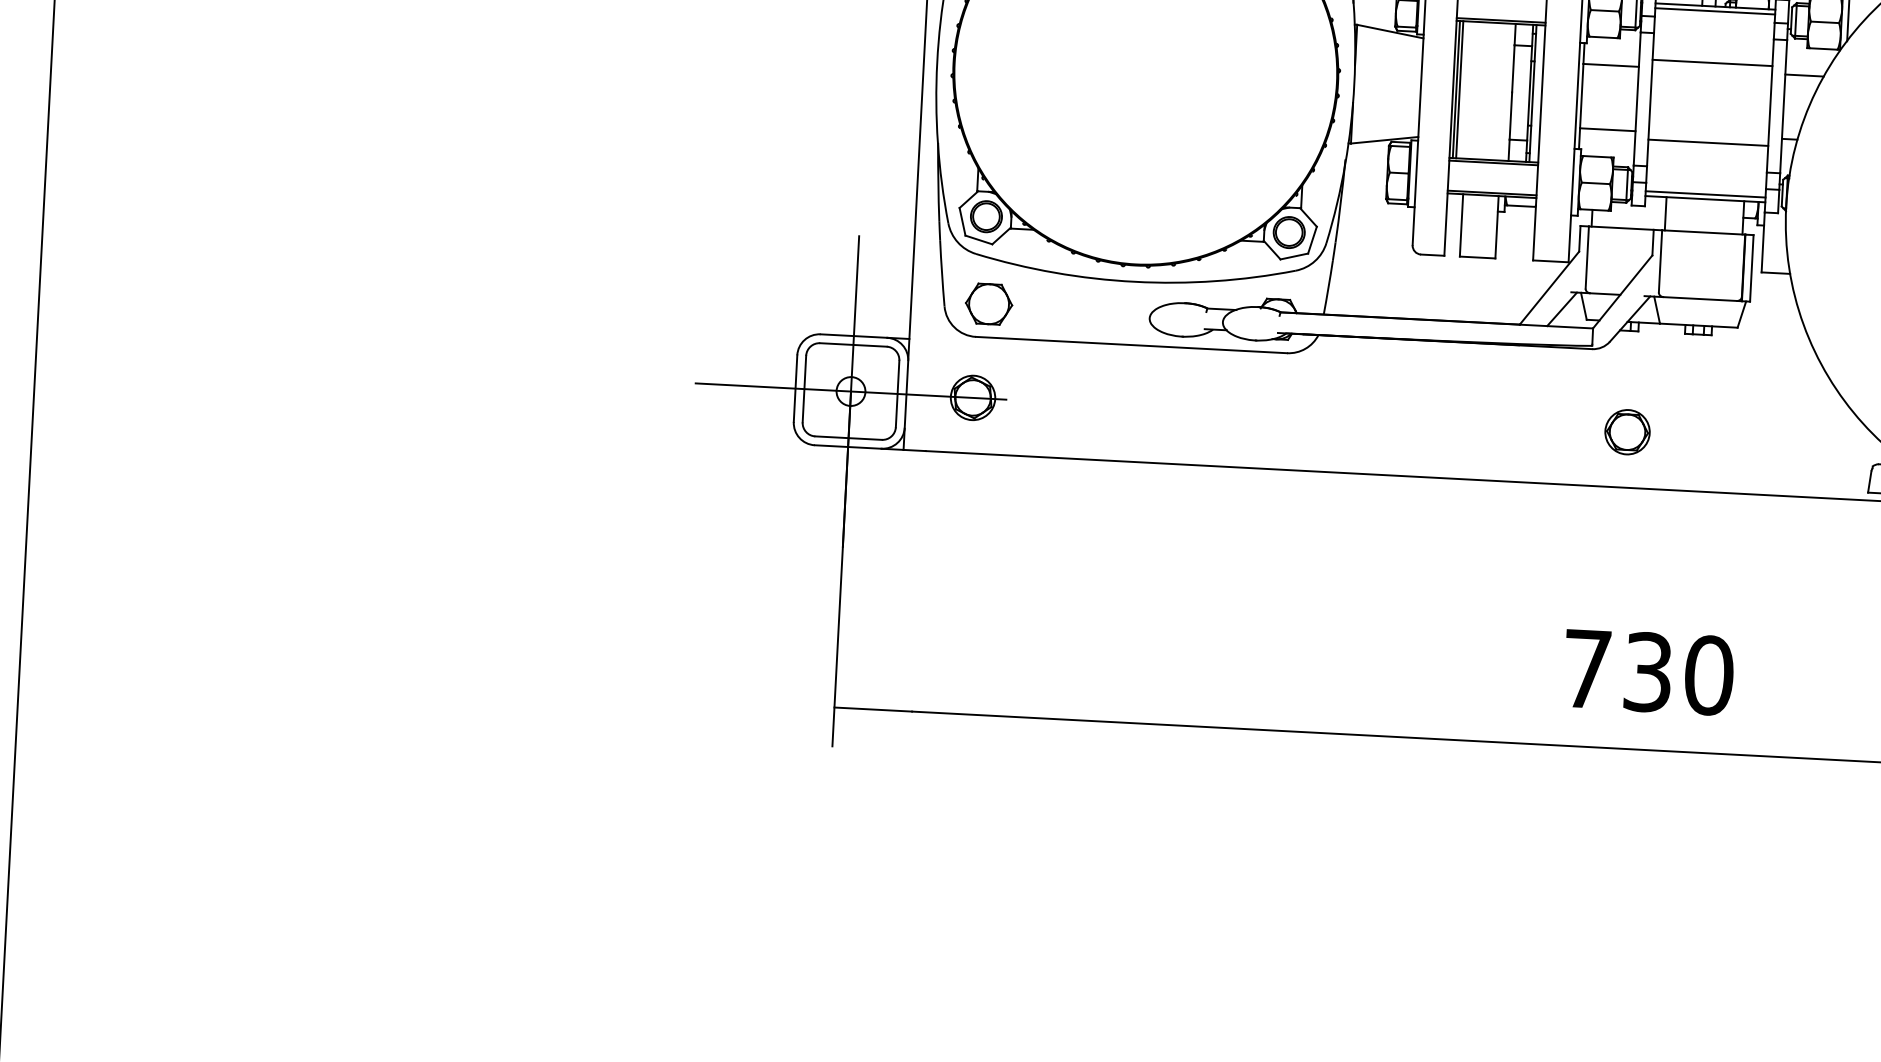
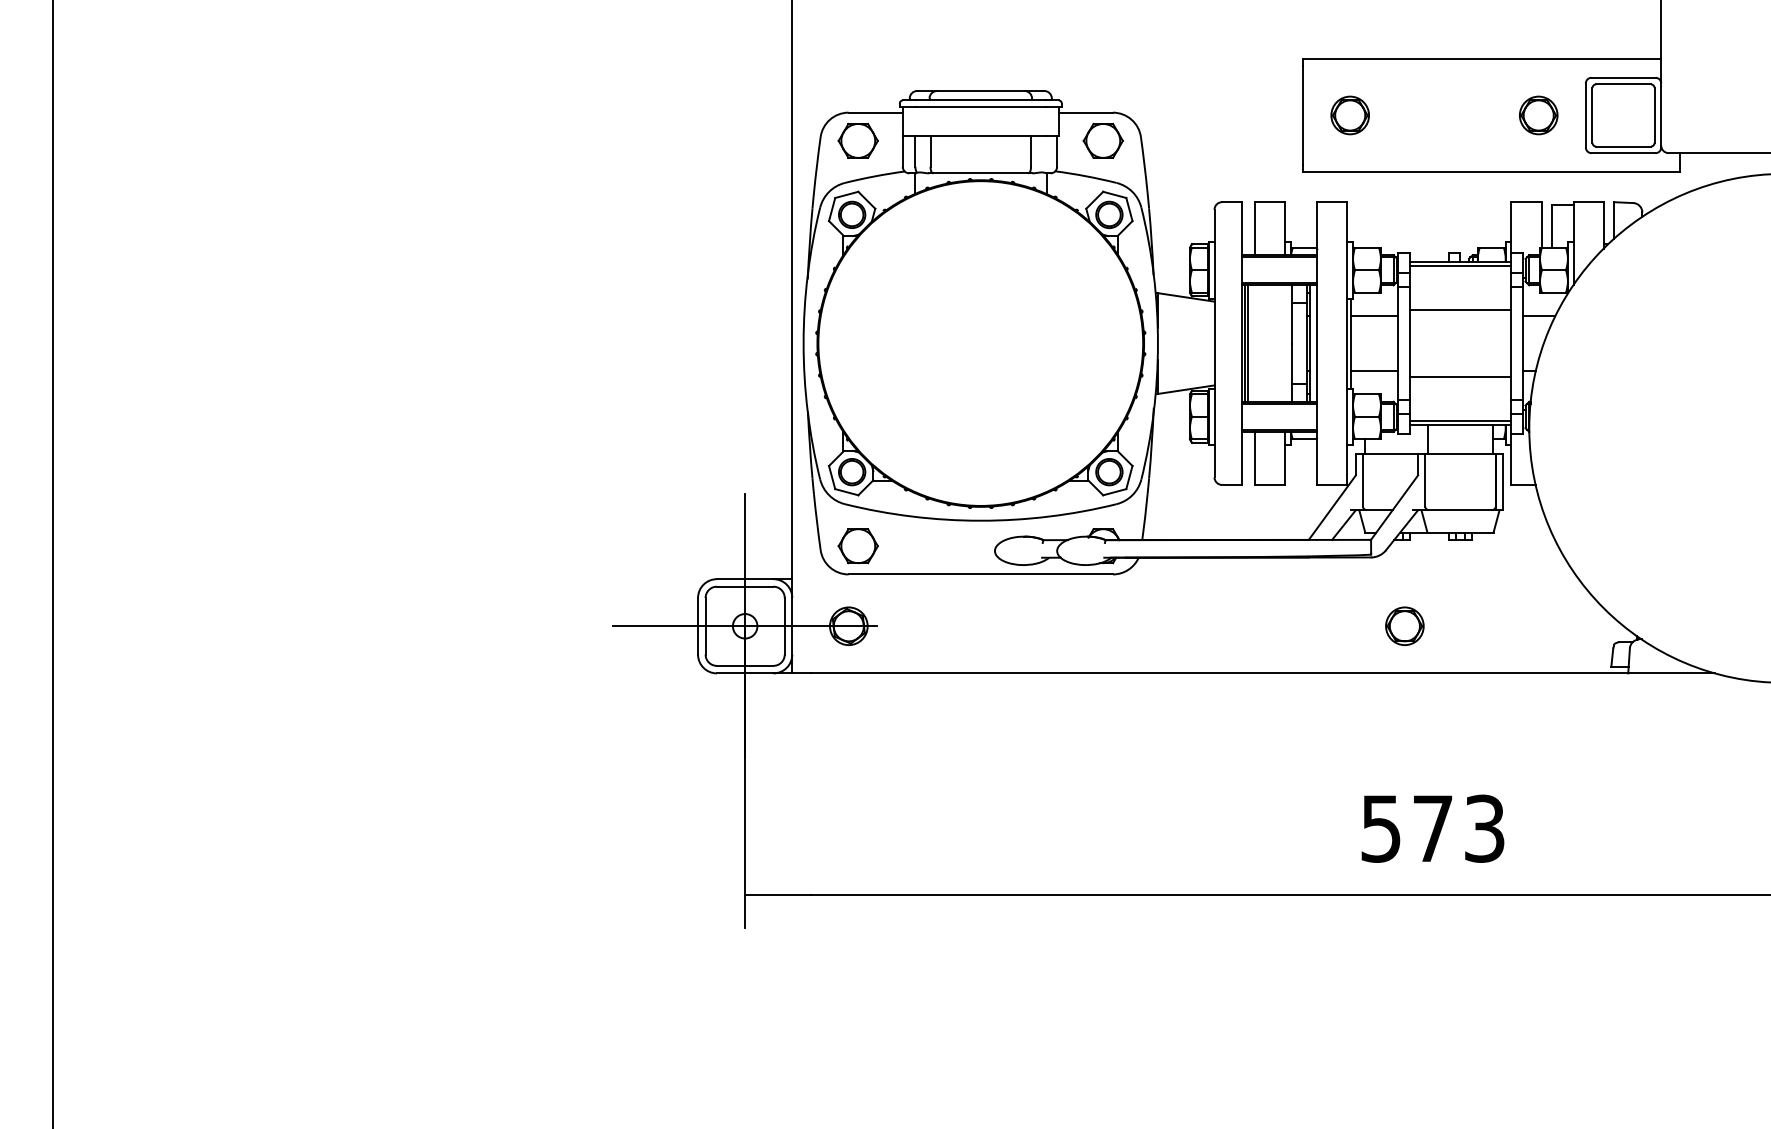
text: (1648, 672) -> (1433, 828), 730 -> 573

